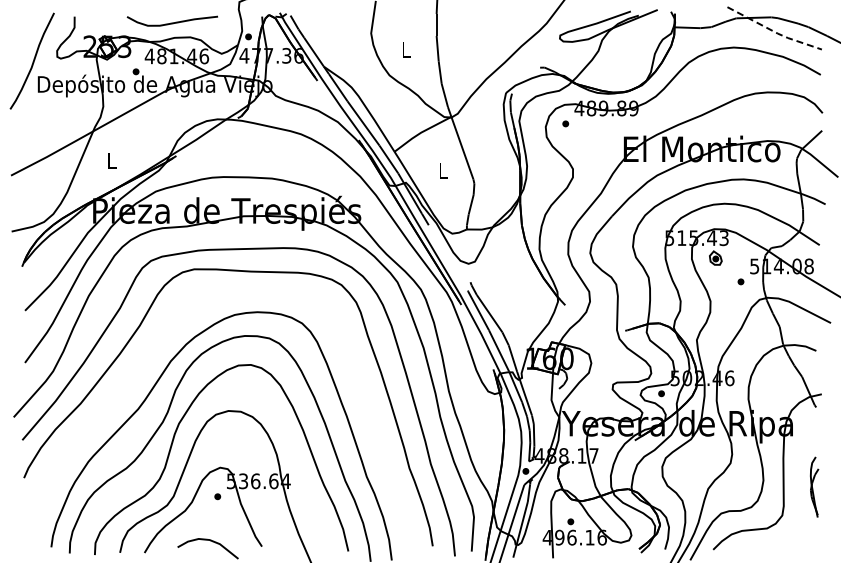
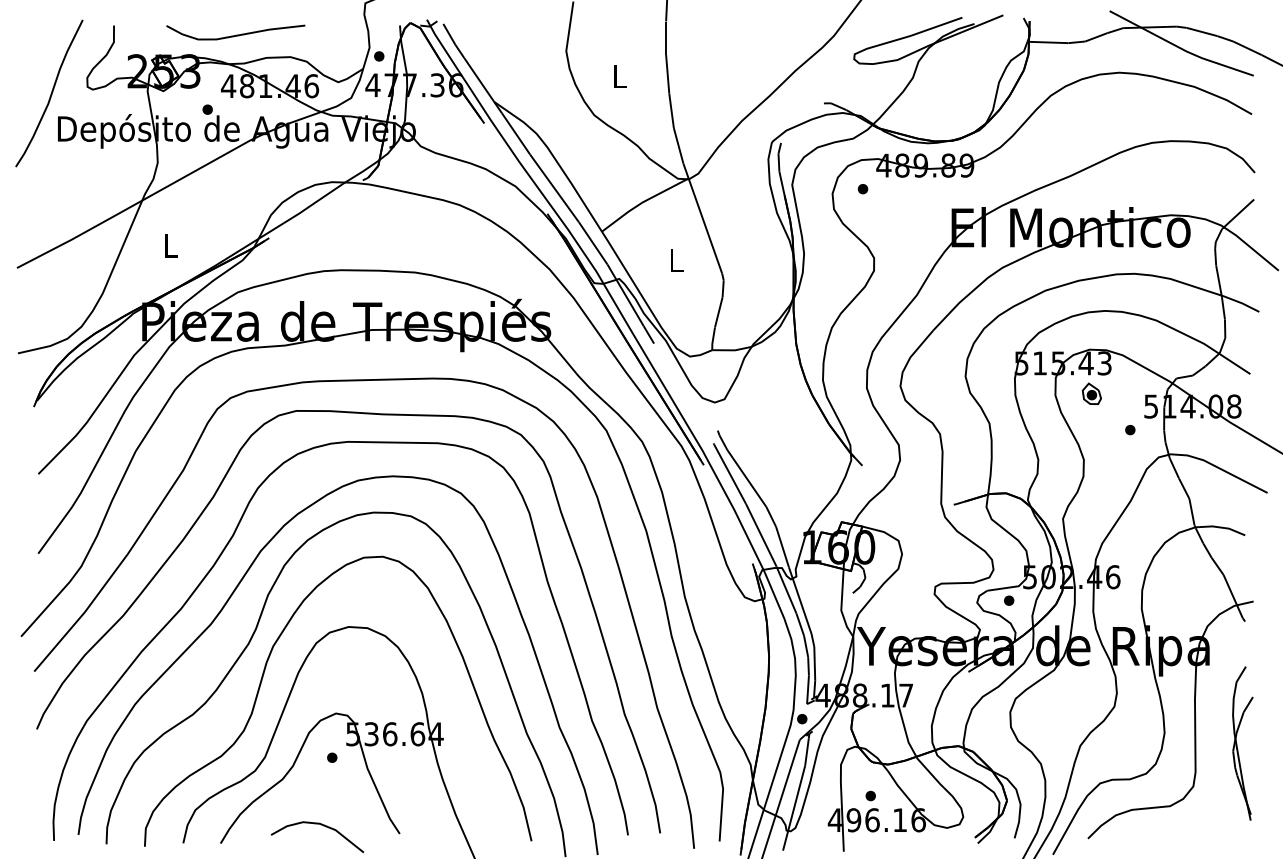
curve: (171, 22) -> (234, 34), moved
line: (775, 32) -> (1182, 49), dashed -> solid
curve: (143, 367) -> (219, 560), added
part: (814, 486) -> (1242, 742), size x1.67

